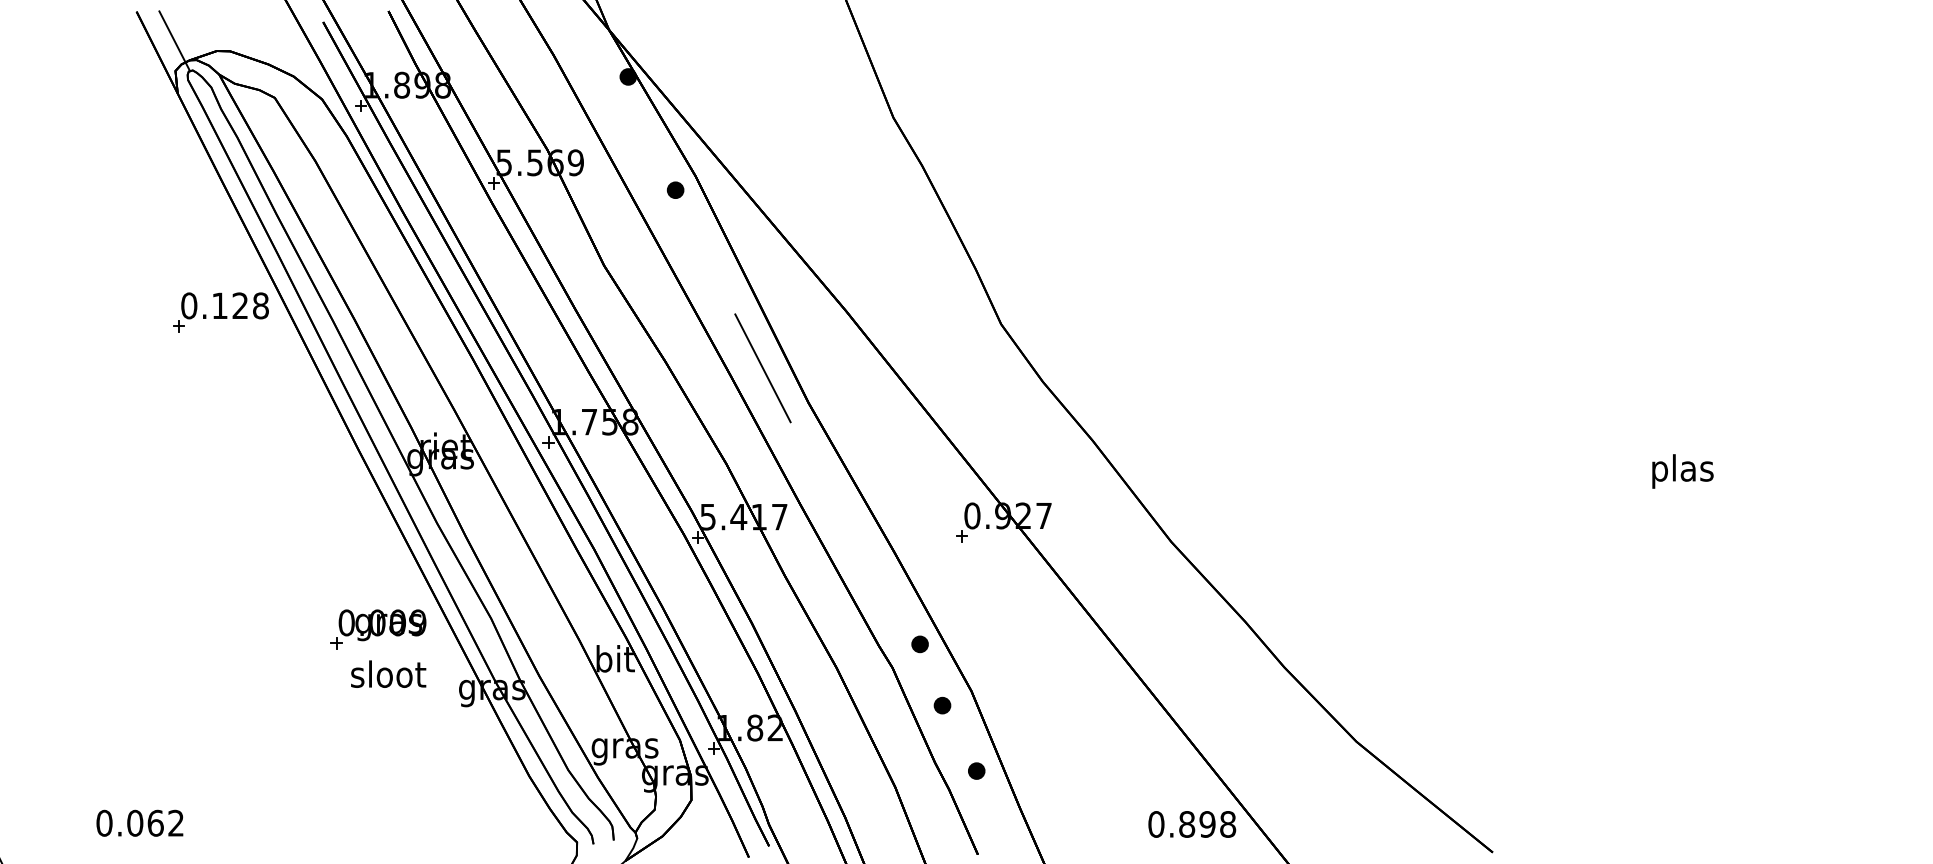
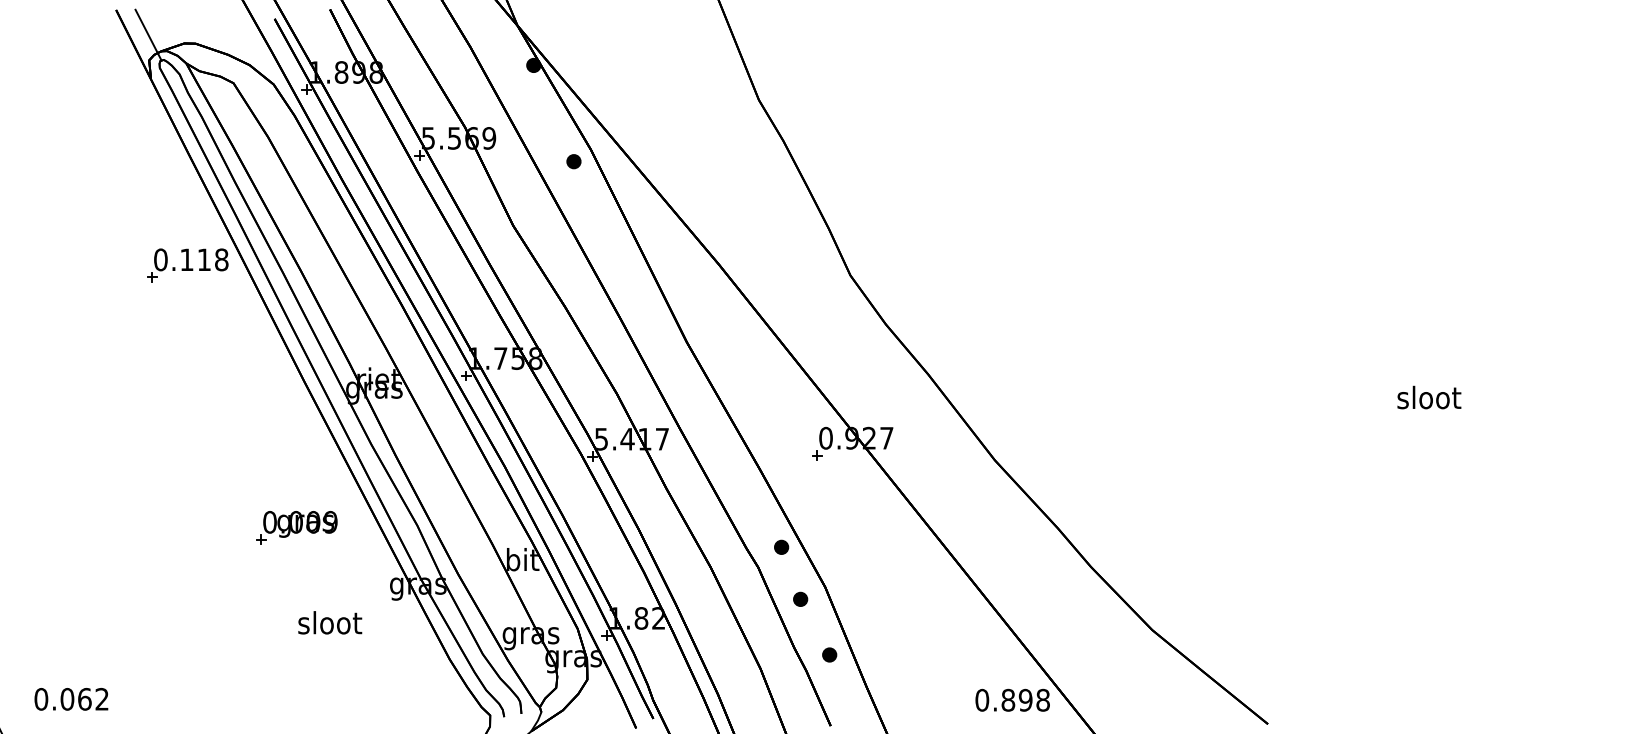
text: (239, 305) -> (203, 259), 0.128 -> 0.118
line: (762, 368) -> (647, 313), removed
text: (1682, 471) -> (1429, 400), plas -> sloot
part: (378, 629) -> (296, 527), moved
text: (388, 673) -> (330, 622), moved
text: (139, 822) -> (71, 698), moved

